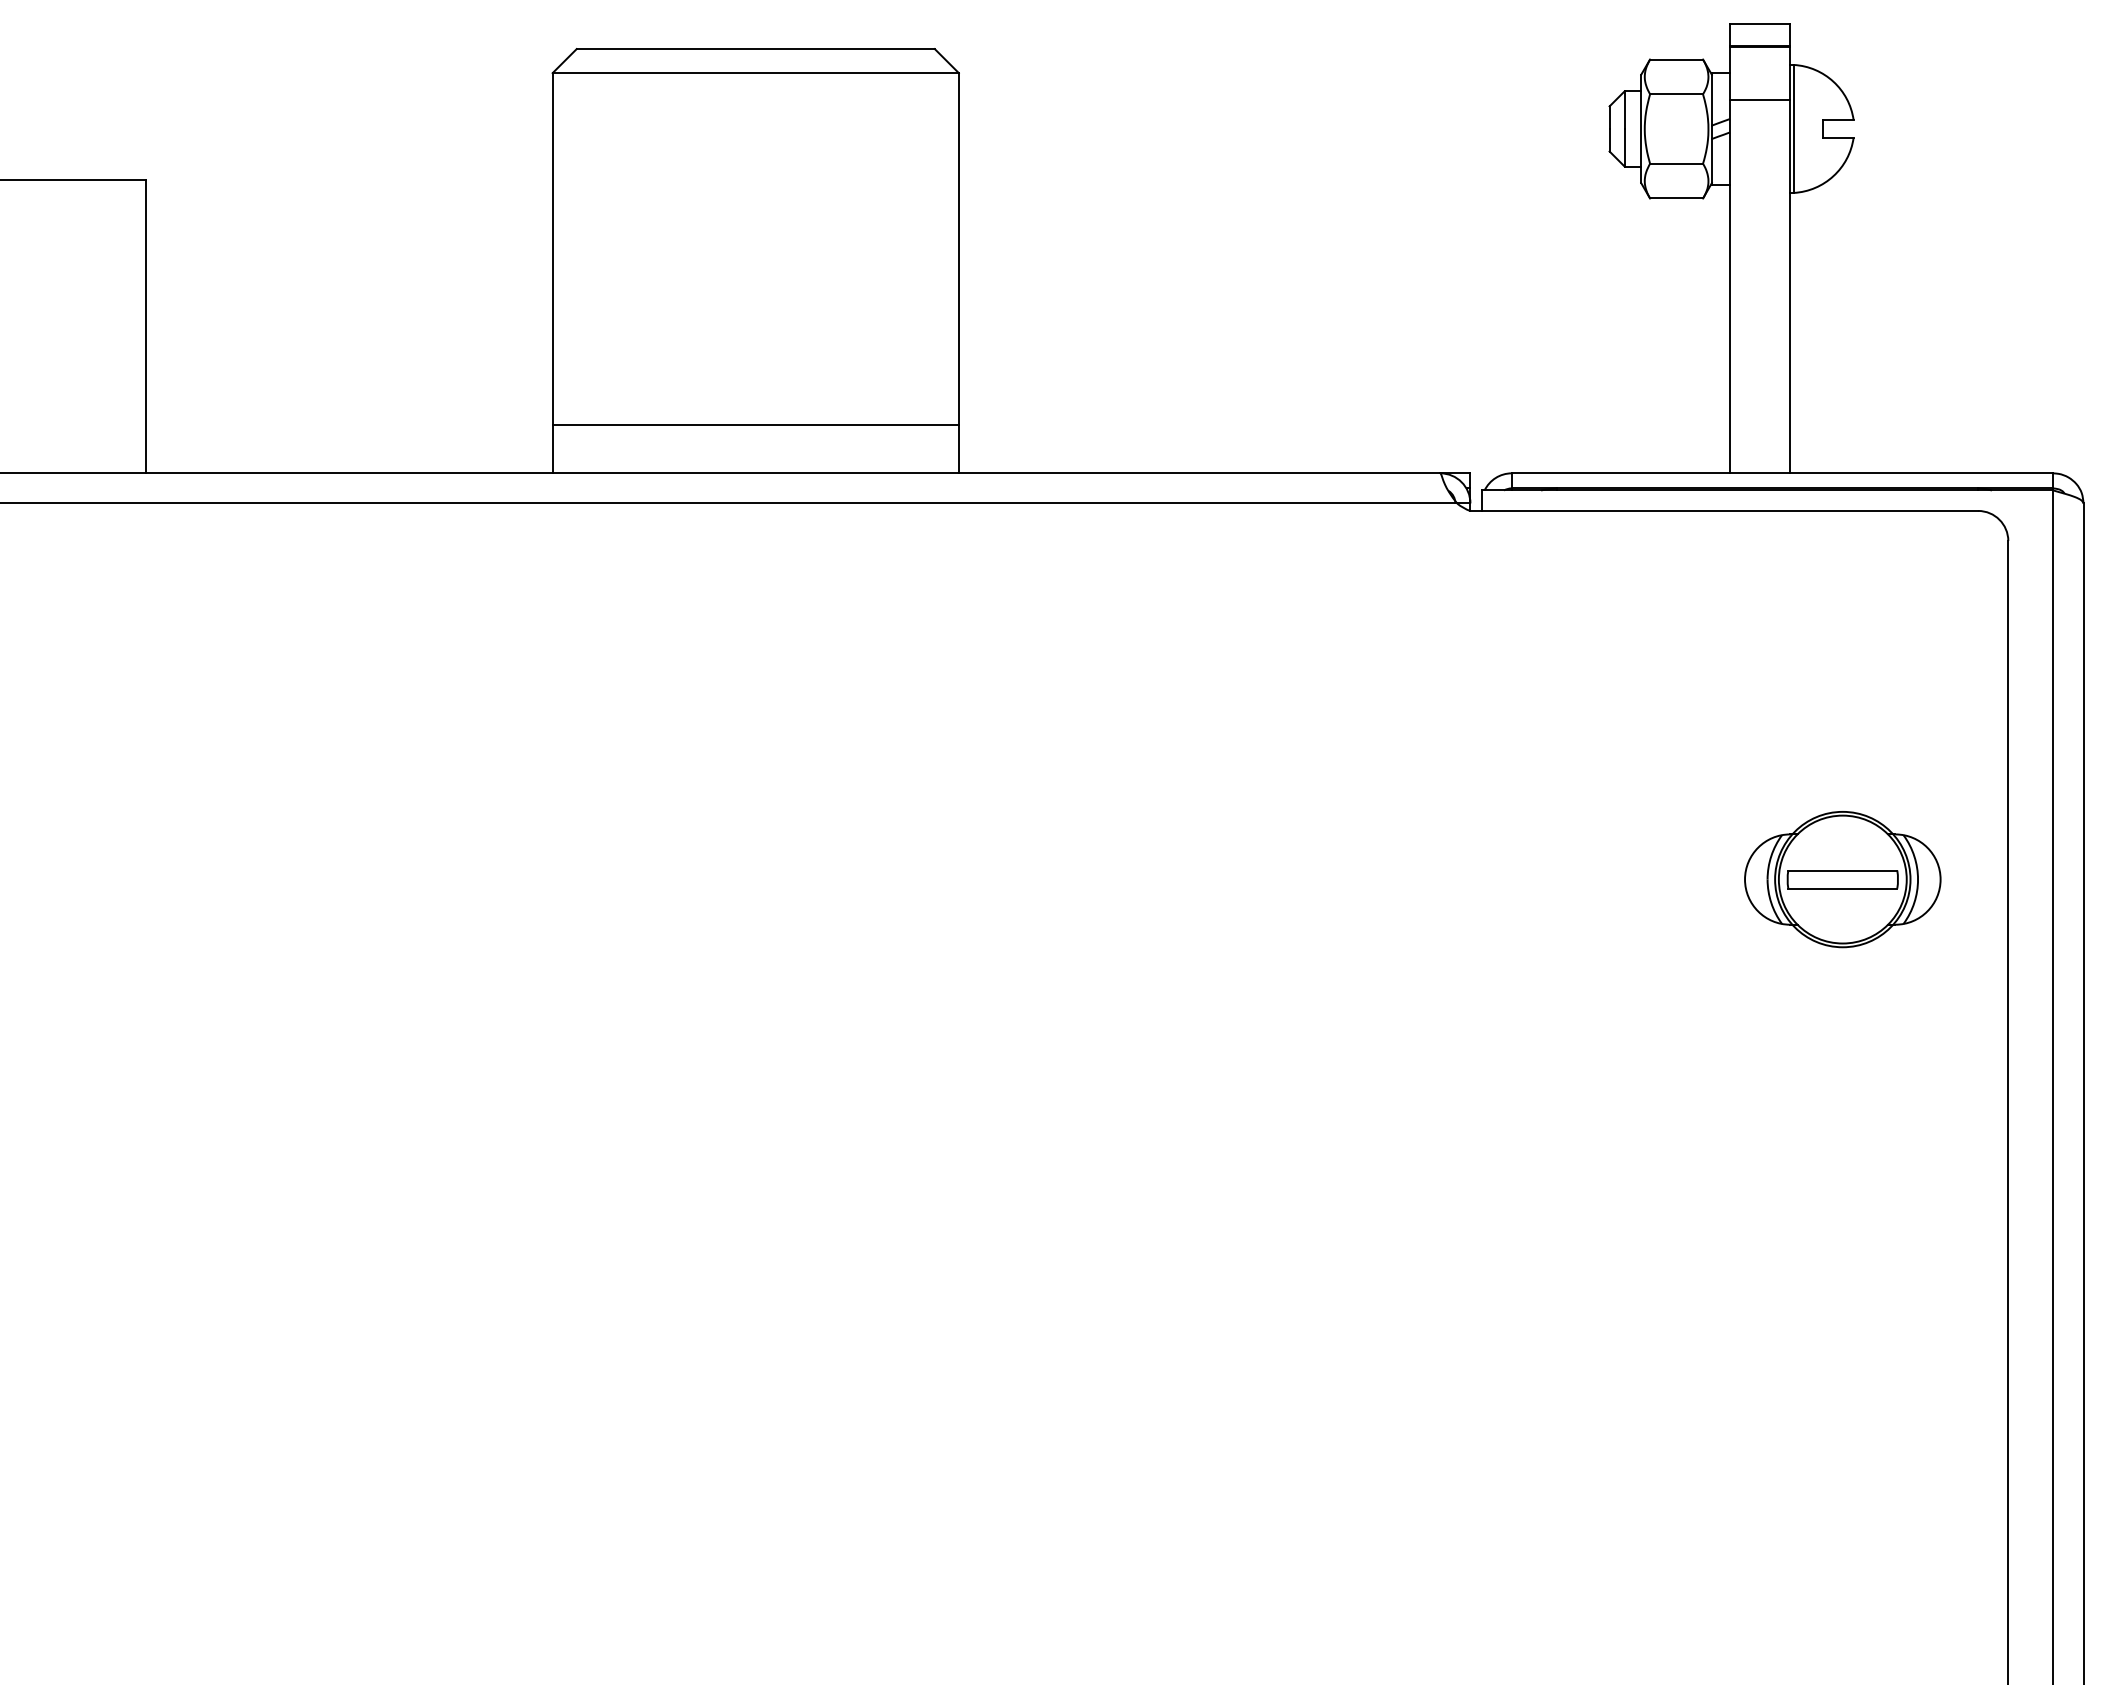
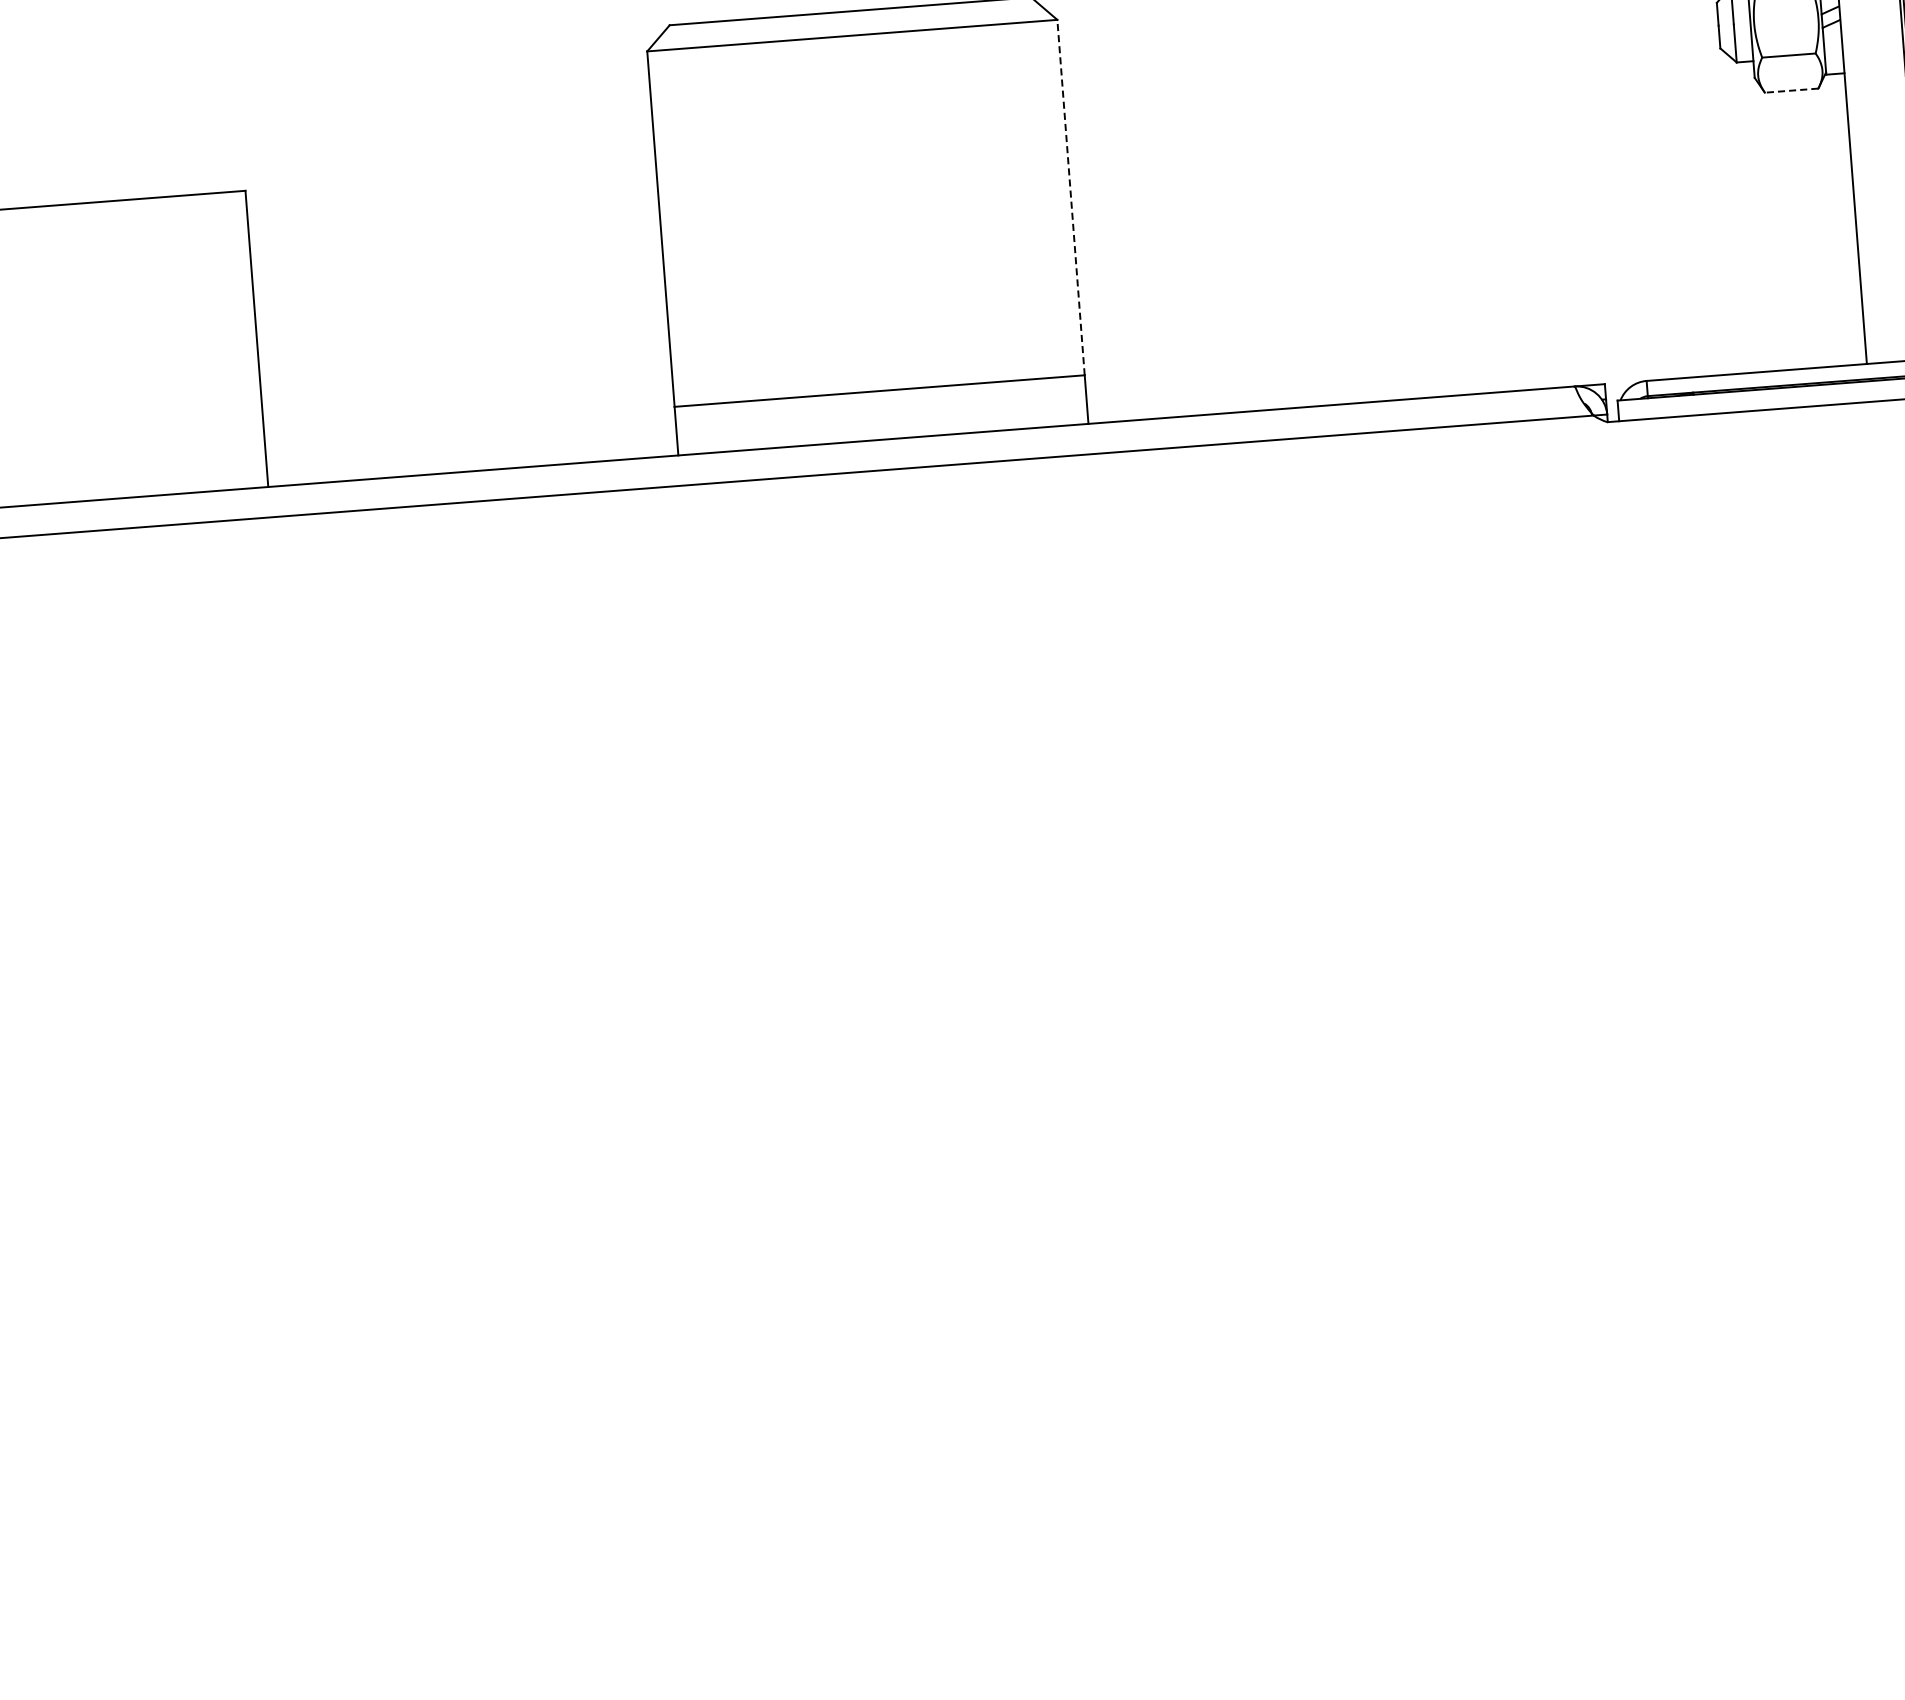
line: (1676, 198) -> (1791, 90), solid -> dashed
line: (958, 248) -> (1070, 196), solid -> dashed

